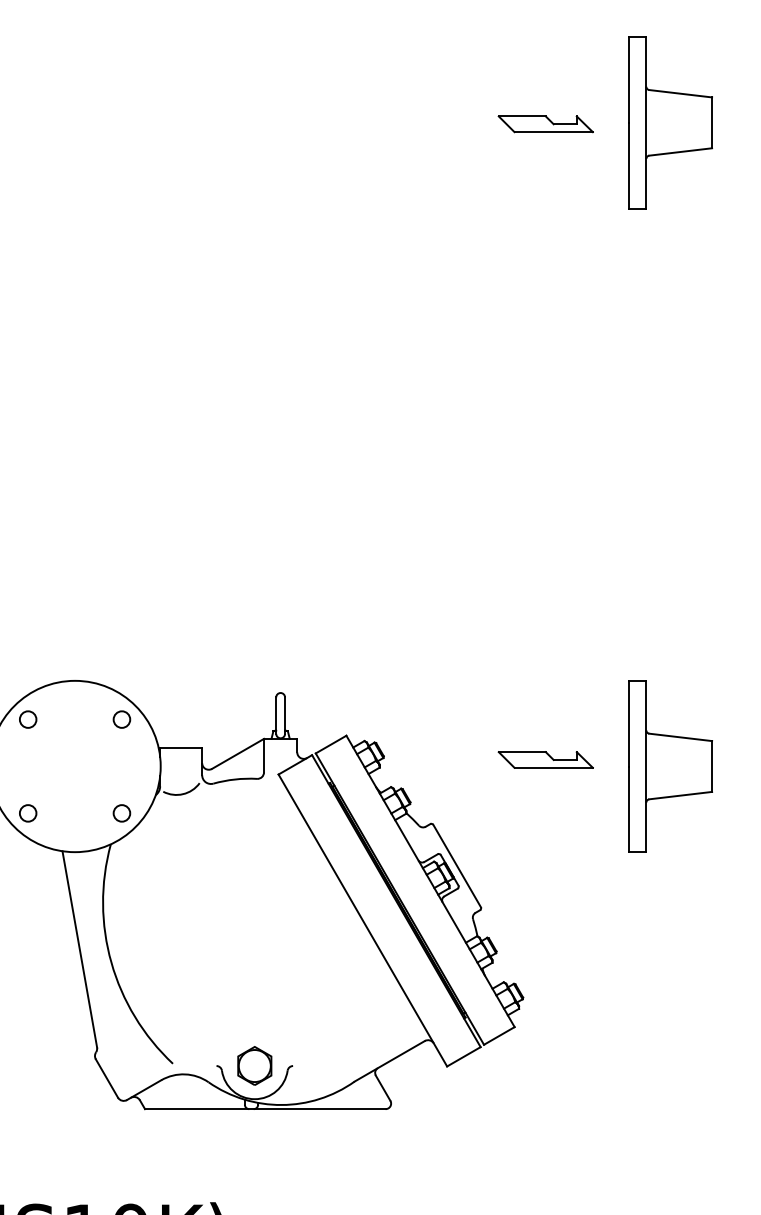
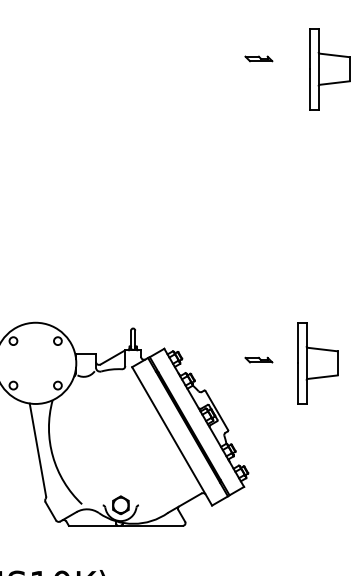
part: (545, 123) -> (258, 58), size x0.6
part: (669, 123) -> (329, 69), moved
part: (545, 758) -> (258, 359), size x0.6

